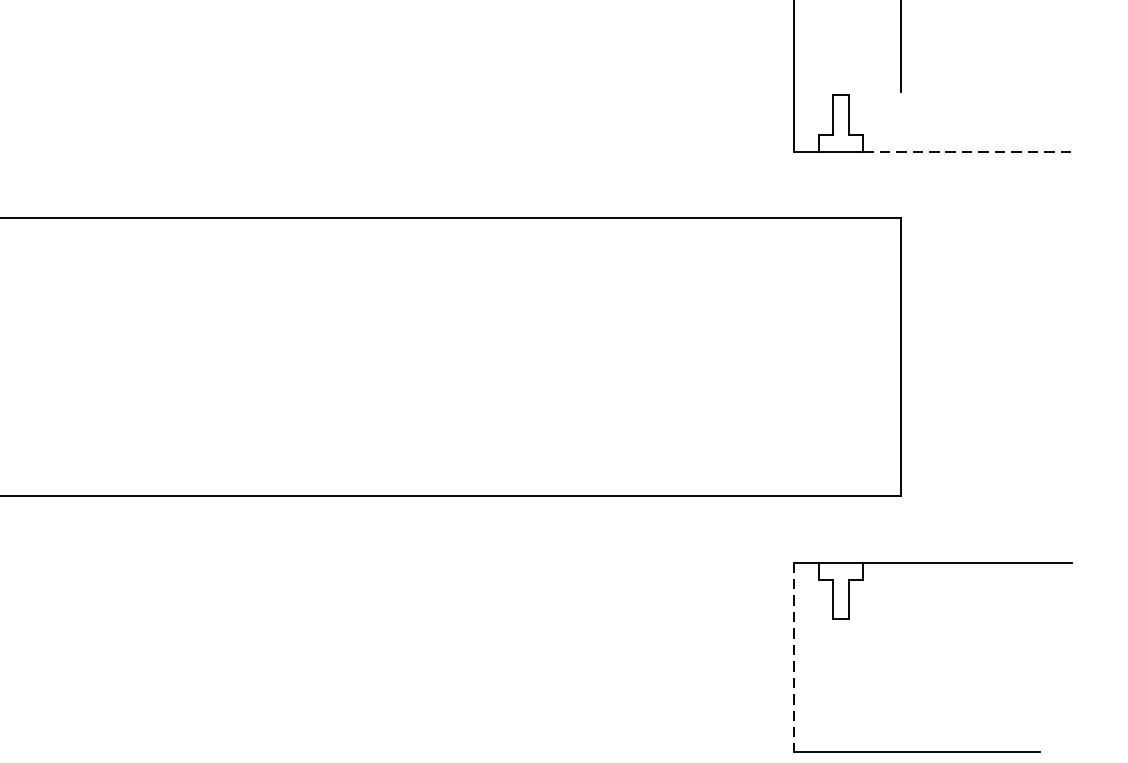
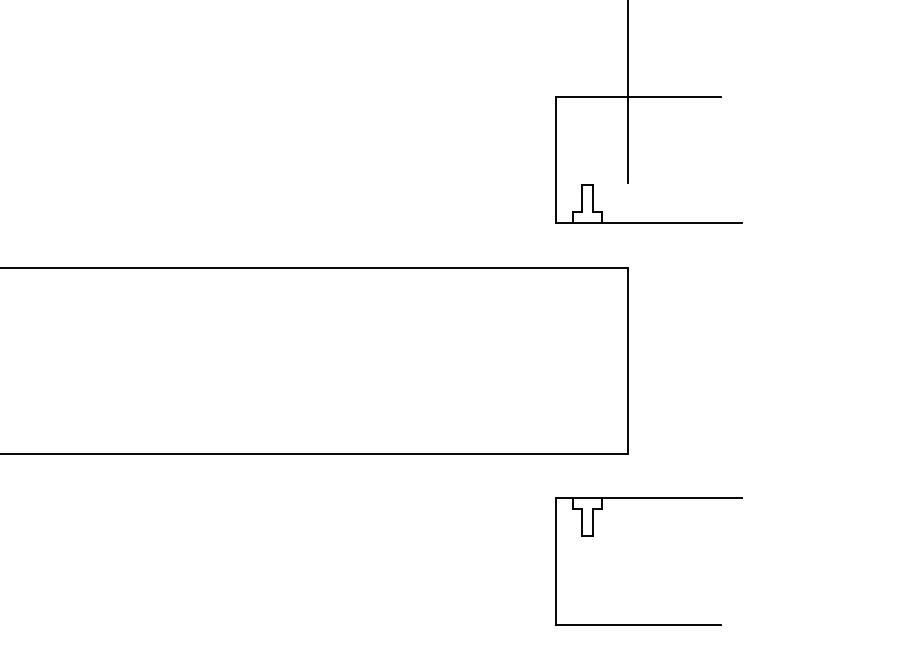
line: (966, 152) -> (671, 223), dashed -> solid
line: (793, 657) -> (555, 561), dashed -> solid

